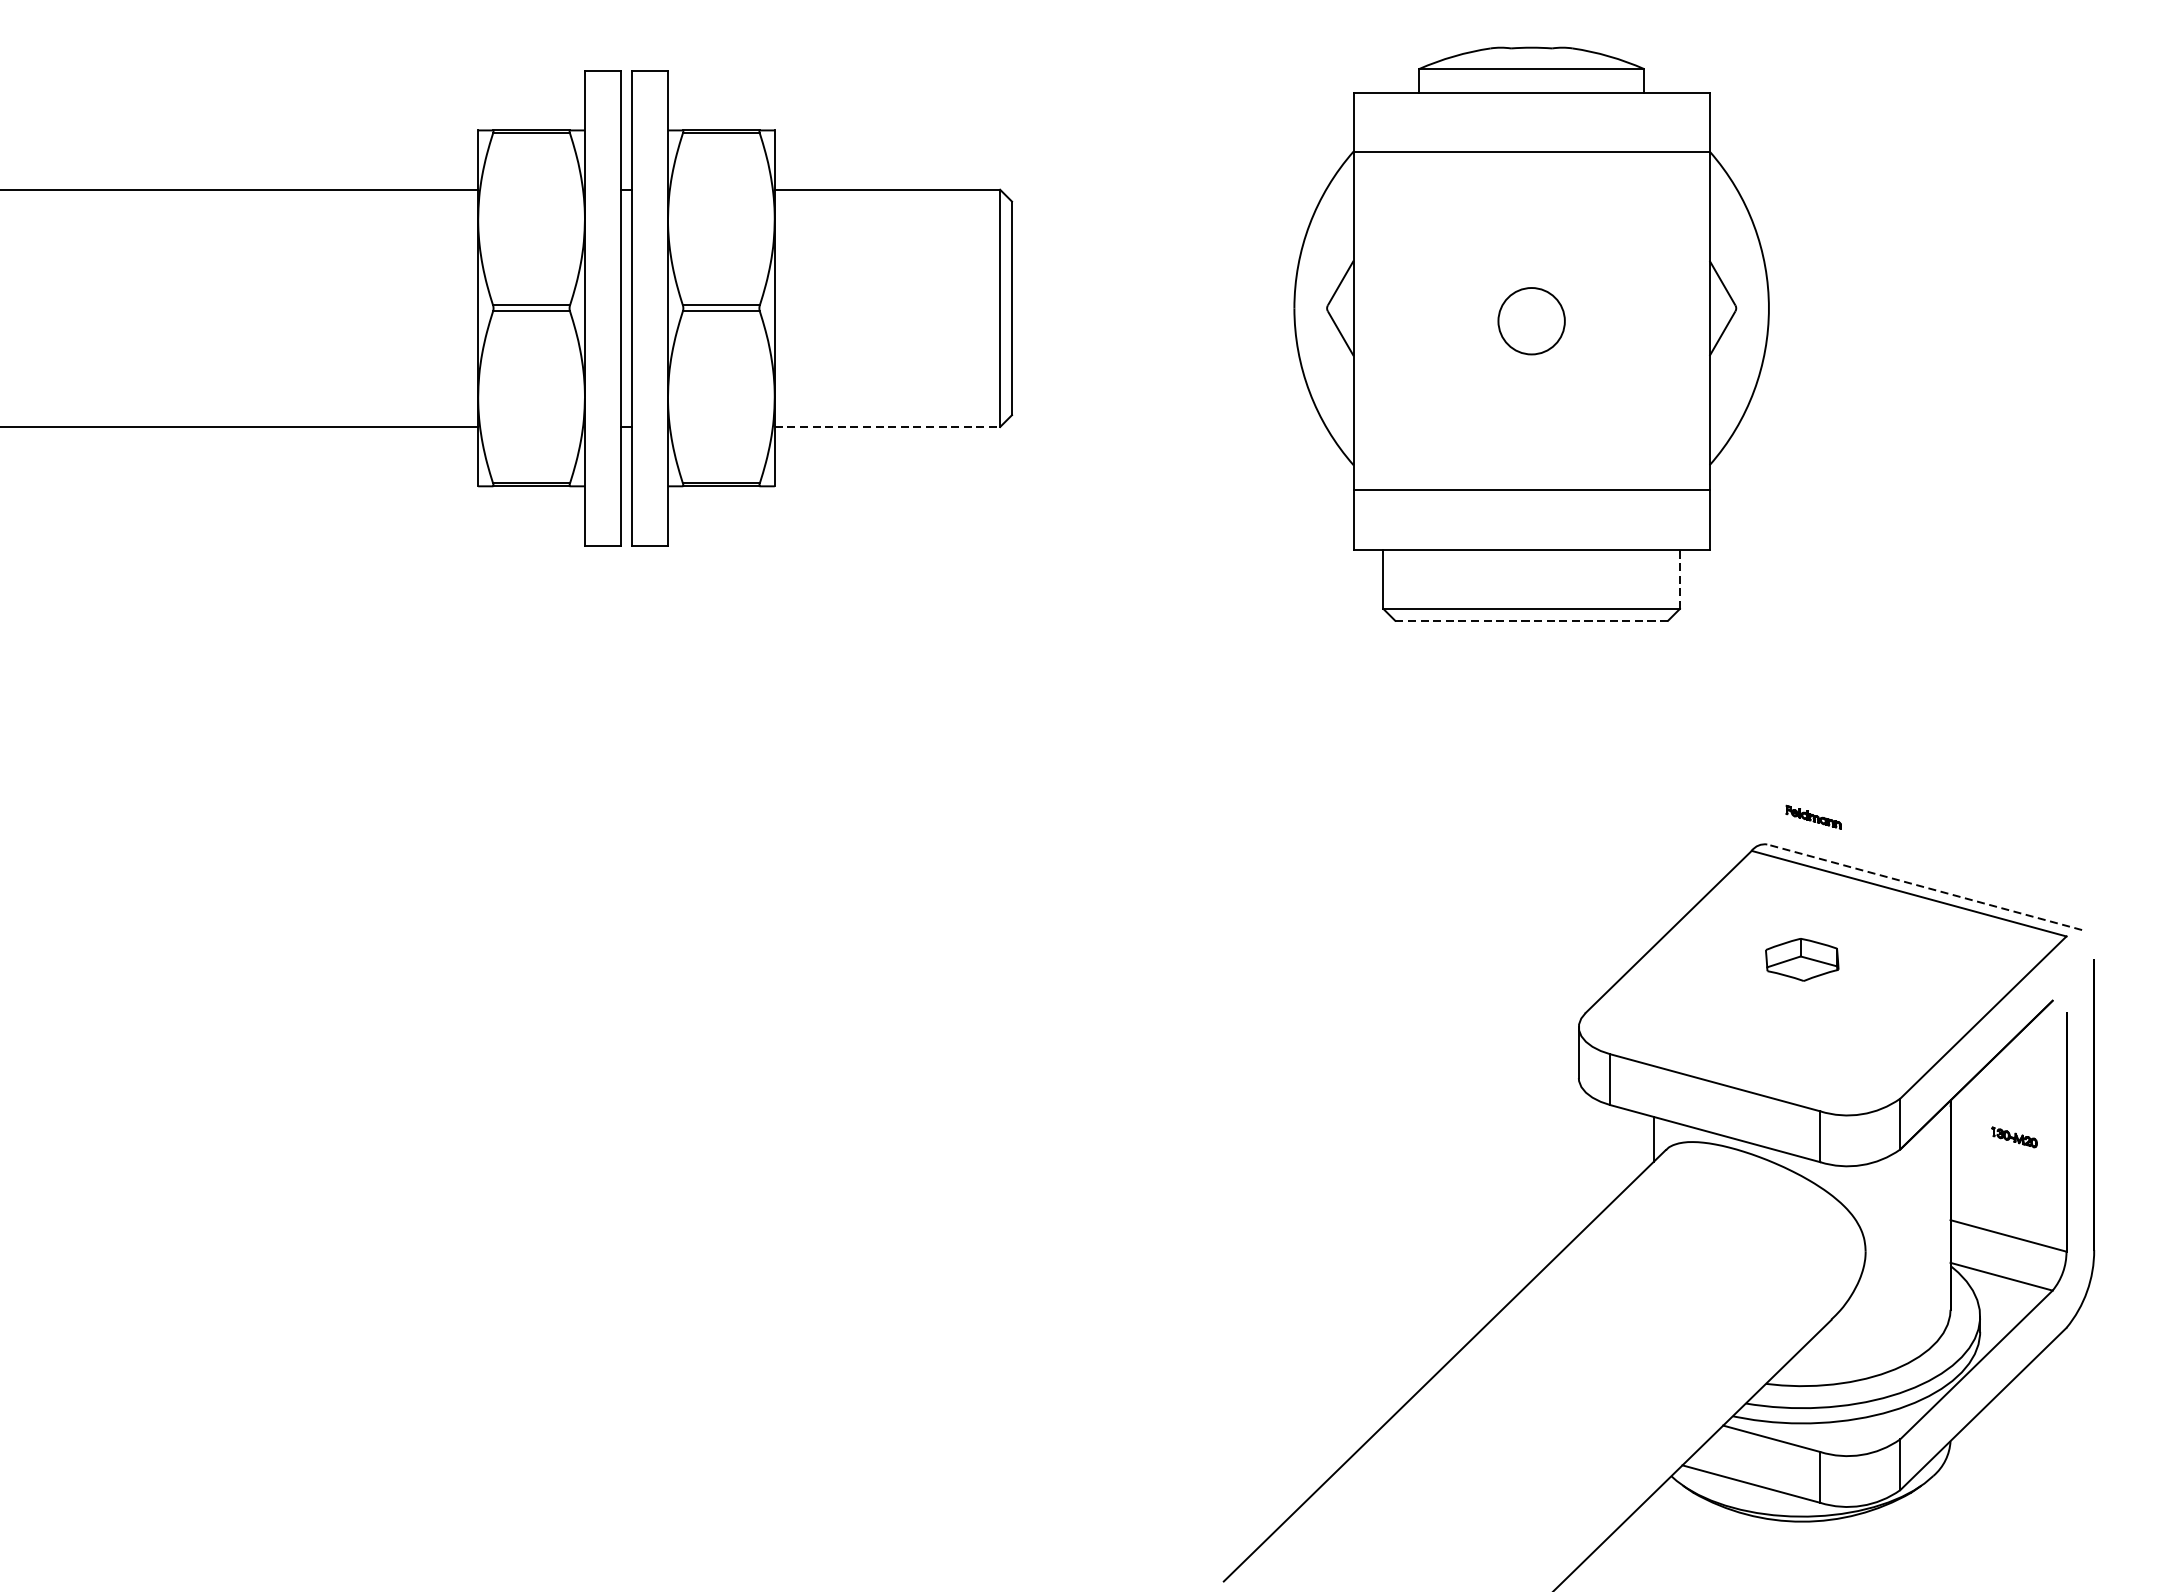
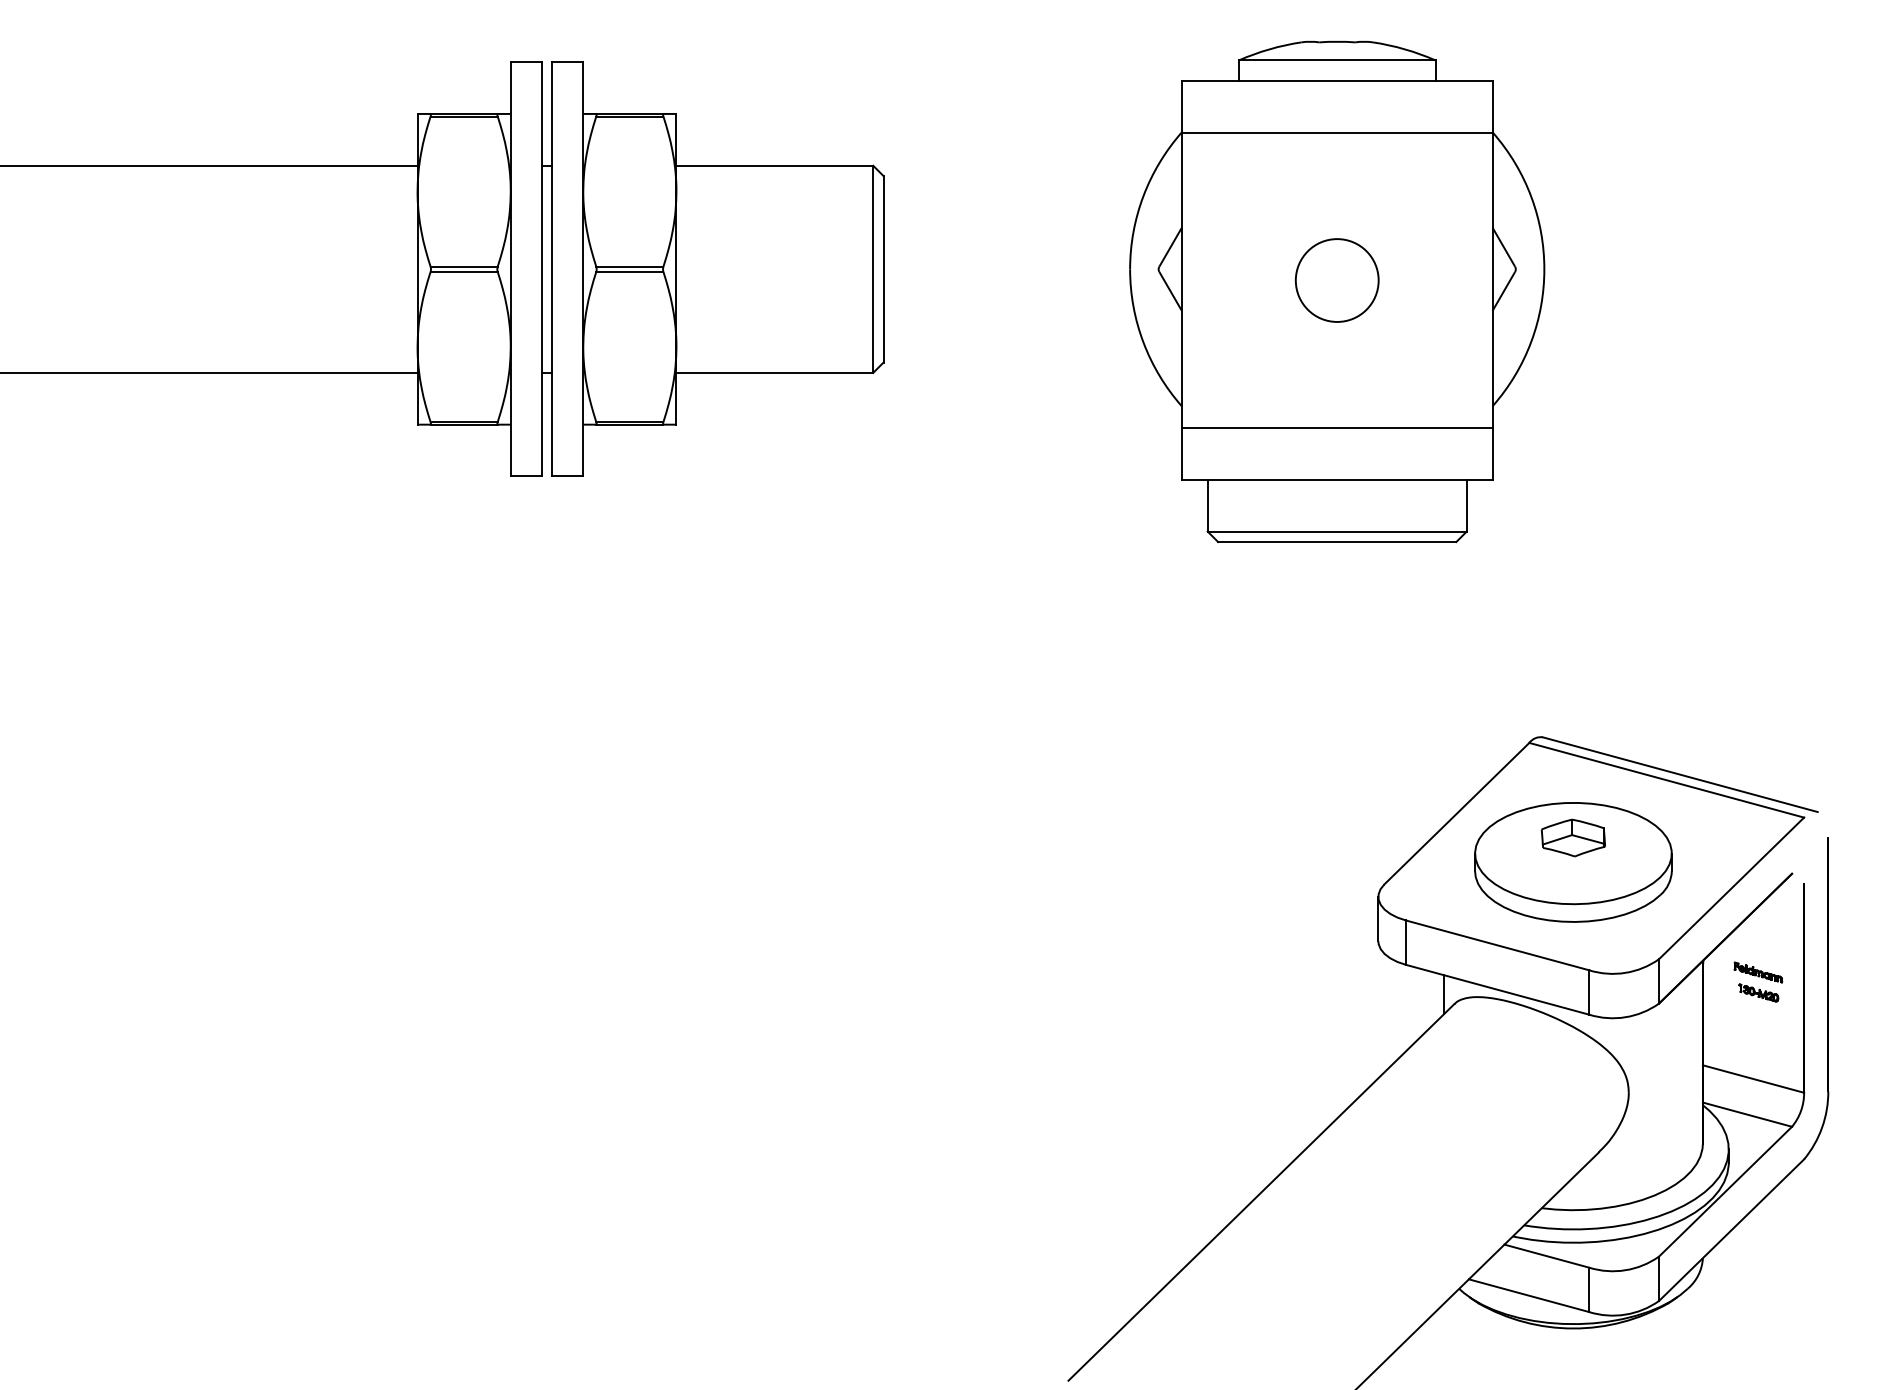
circle: (1530, 321) -> (1336, 280), size x1.43
line: (888, 426) -> (775, 372), dashed -> solid
line: (1679, 578) -> (1466, 505), dashed -> solid
line: (1530, 621) -> (1336, 542), dashed -> solid
part: (1813, 817) -> (1758, 972), moved
line: (1923, 887) -> (1679, 774), dashed -> solid
part: (1802, 987) -> (1573, 862), added

